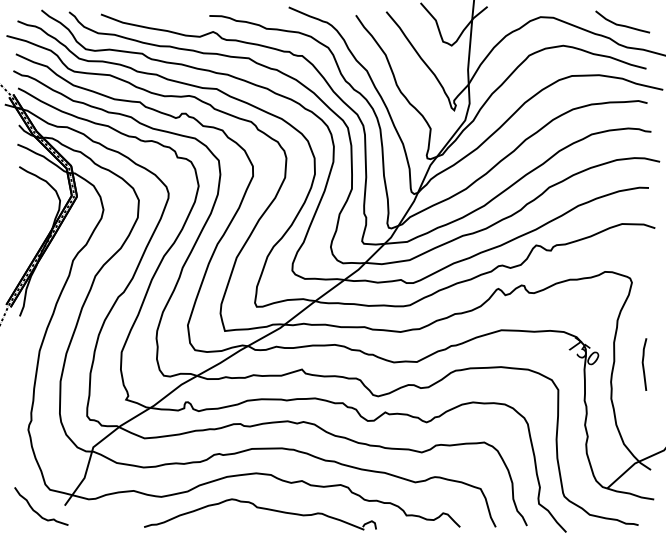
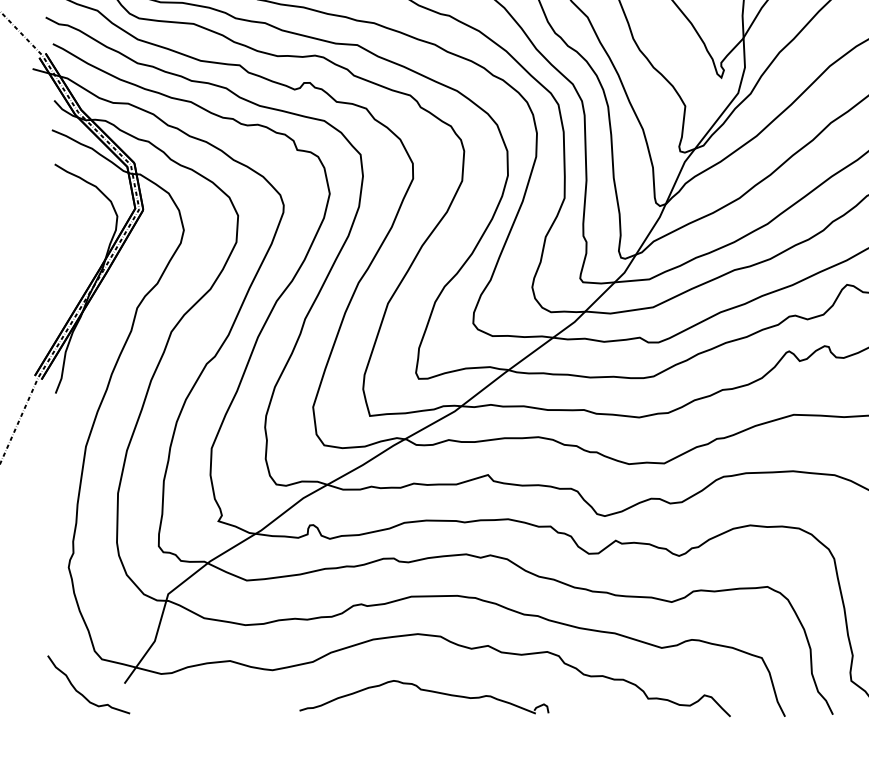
part: (260, 514) -> (424, 697), size x0.7

